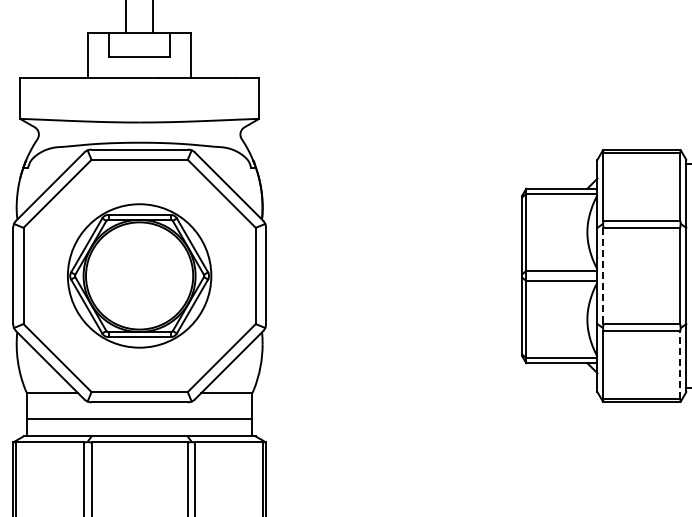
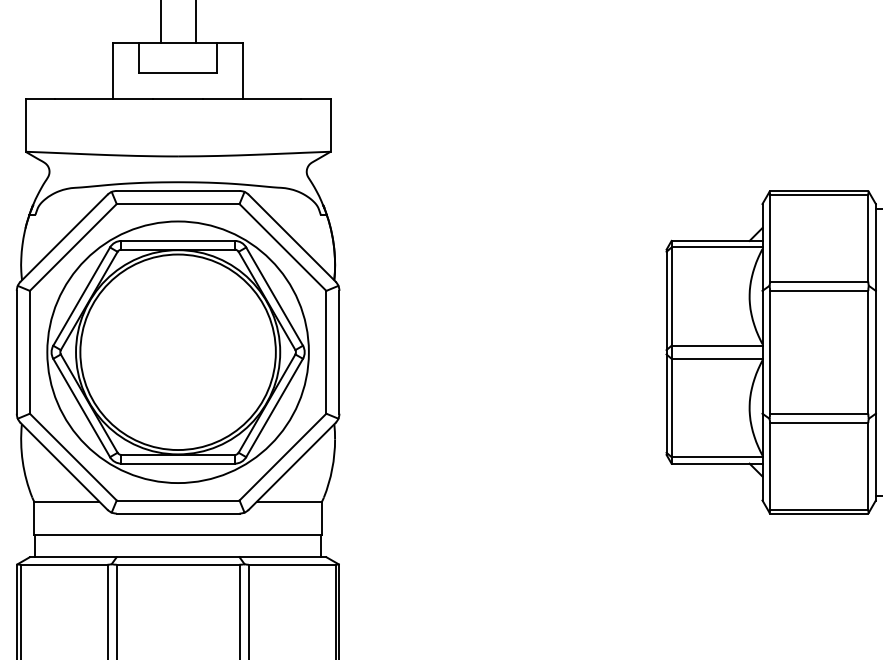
part: (139, 275) -> (177, 351), size x1.43
line: (603, 276) -> (770, 352), dashed -> solid
line: (680, 364) -> (868, 465), dashed -> solid

